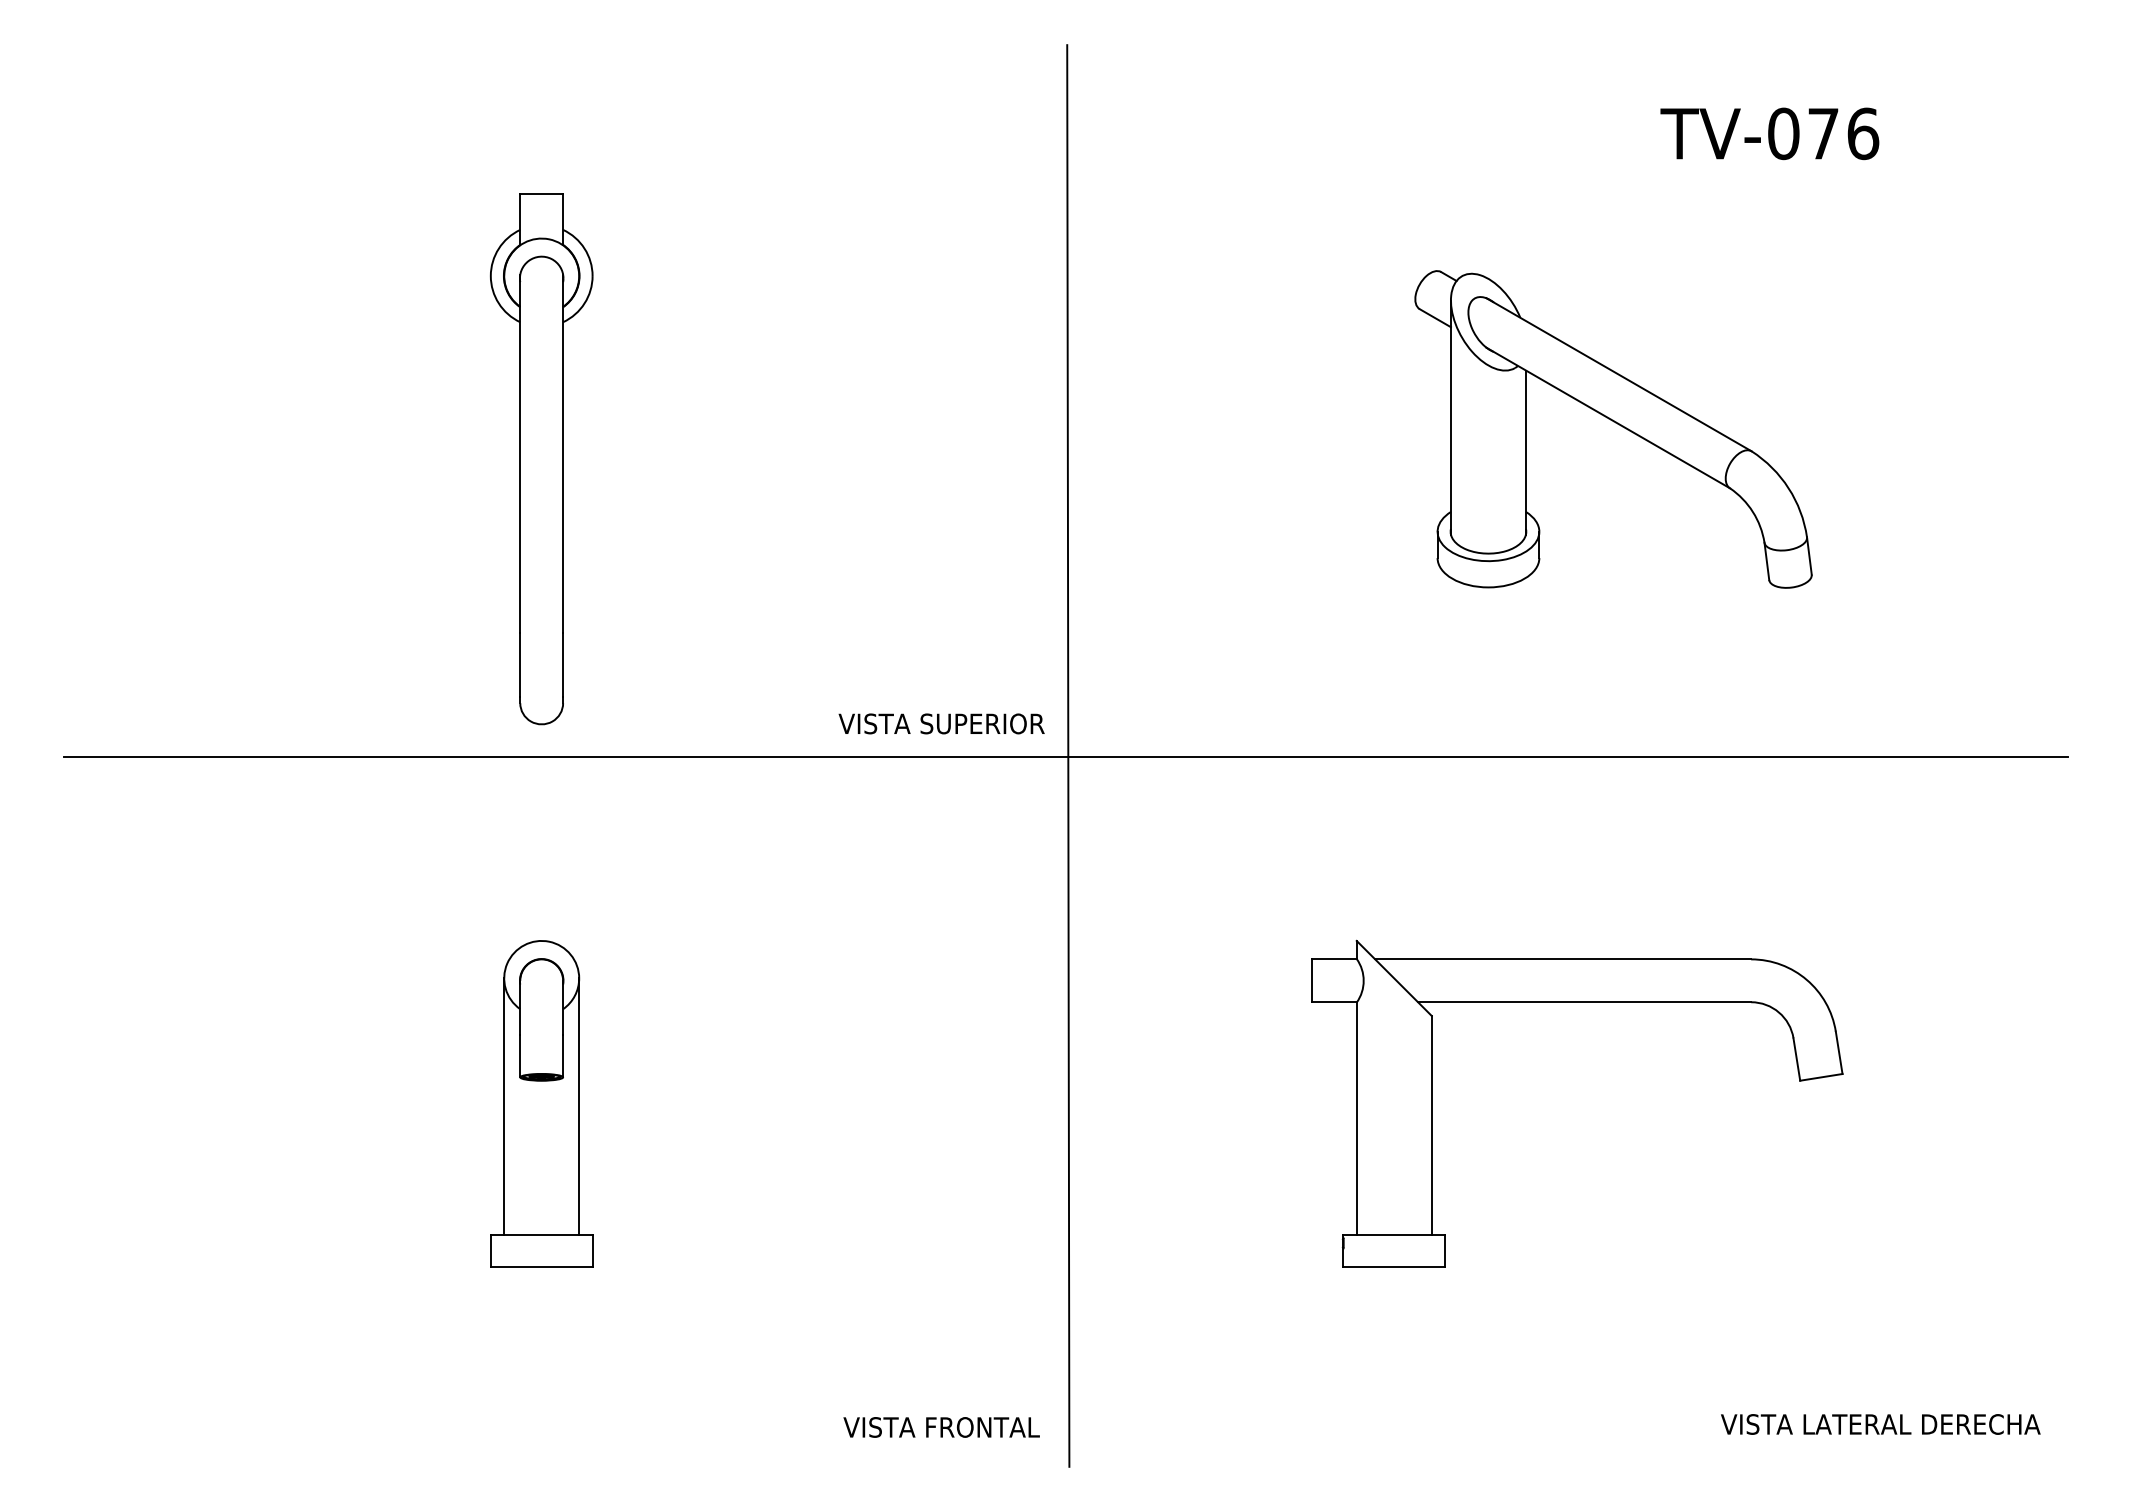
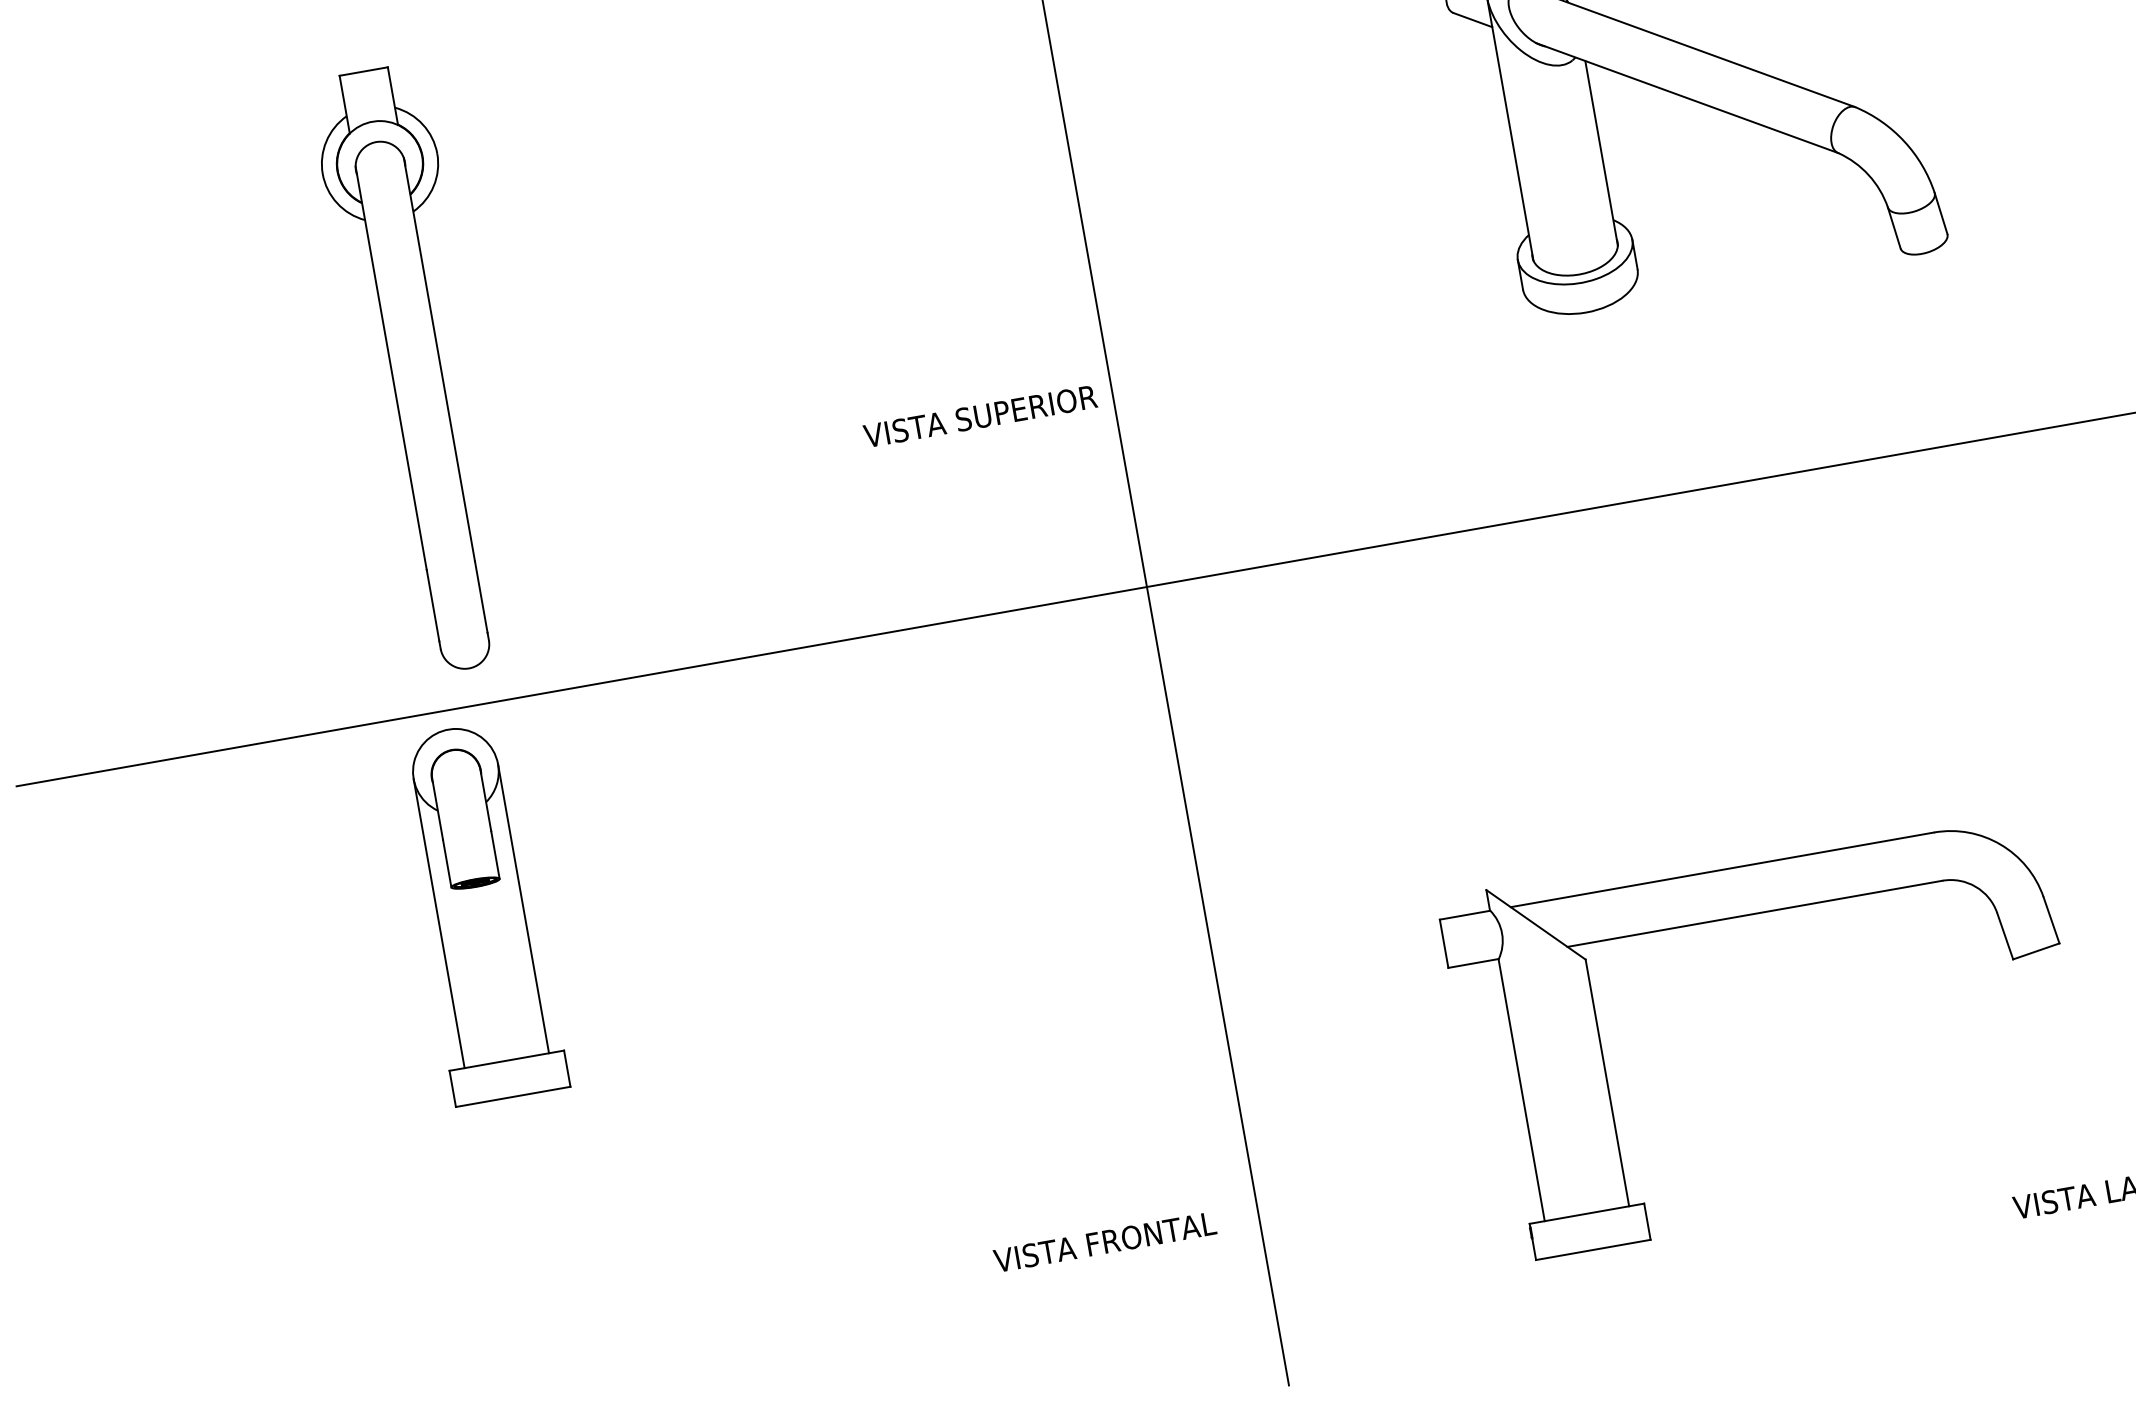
part: (541, 459) -> (416, 370), moved
text: (941, 723) -> (980, 416), moved
part: (1577, 1002) -> (1747, 915), moved
part: (541, 1103) -> (480, 912), moved
text: (941, 1427) -> (1104, 1242), moved

